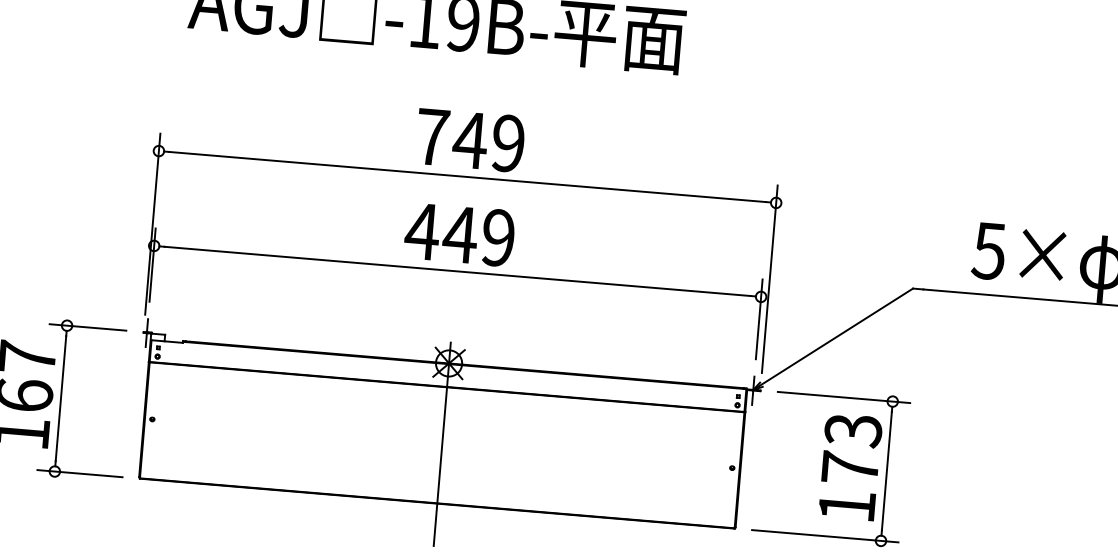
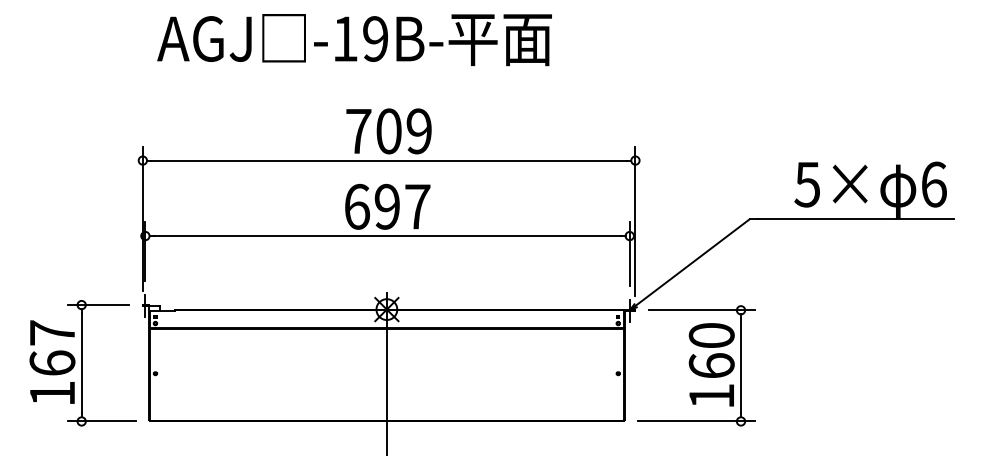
text: (469, 140) -> (388, 131), 749 -> 709
text: (459, 234) -> (386, 206), 449 -> 697
text: (851, 448) -> (711, 350), 173 -> 160

